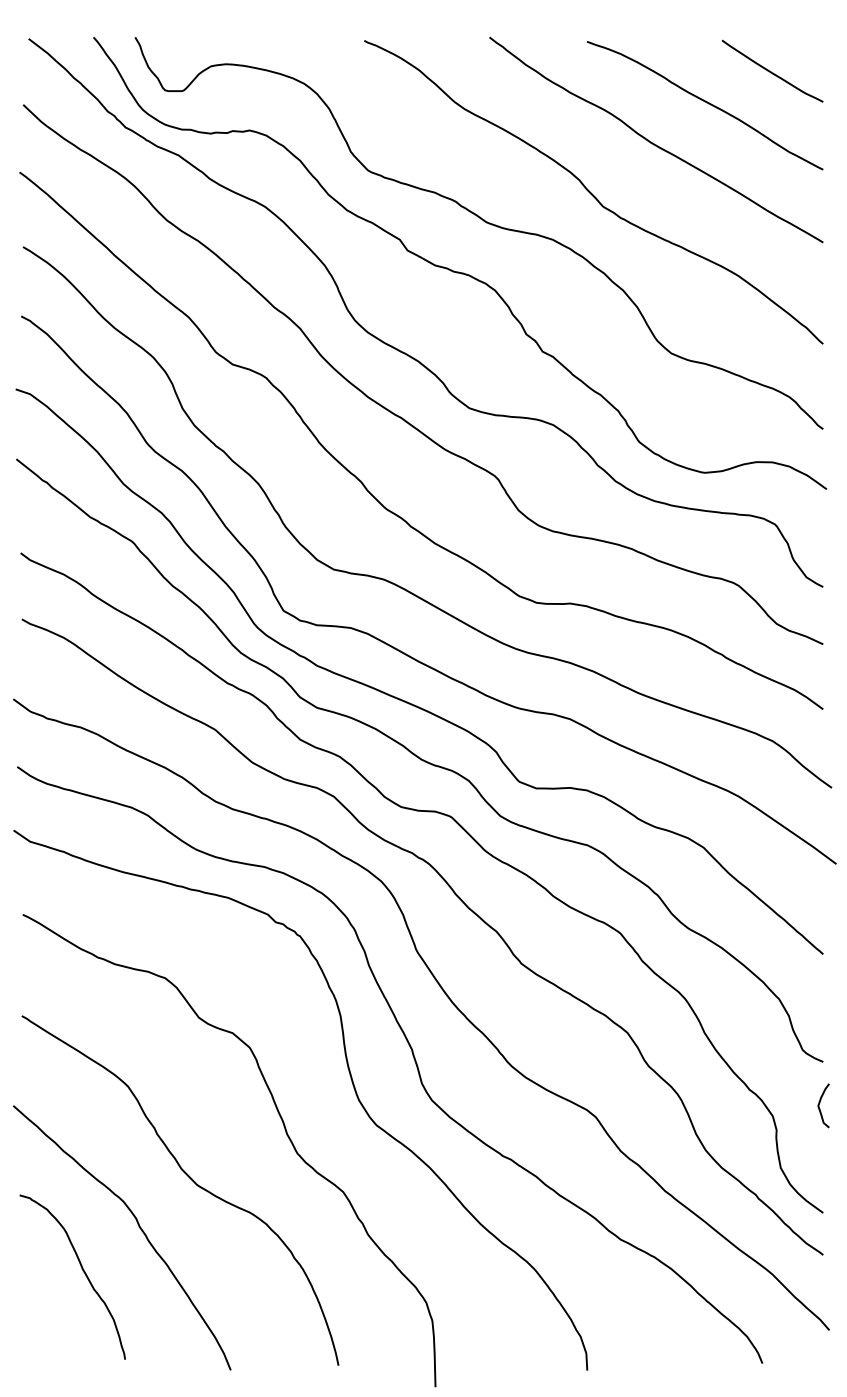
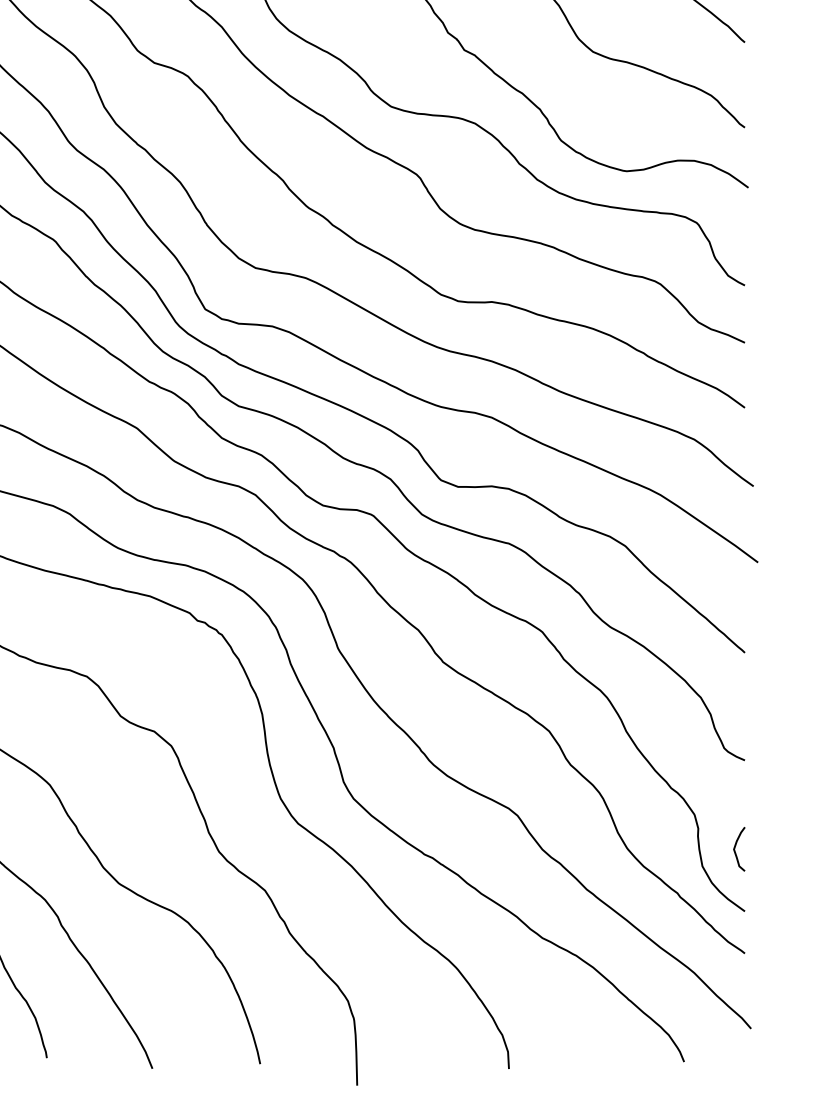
curve: (820, 1103) -> (736, 846), moved

